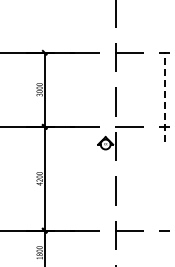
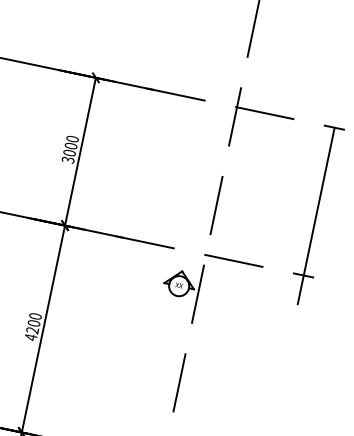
line: (164, 96) -> (316, 214), dashed -> solid

